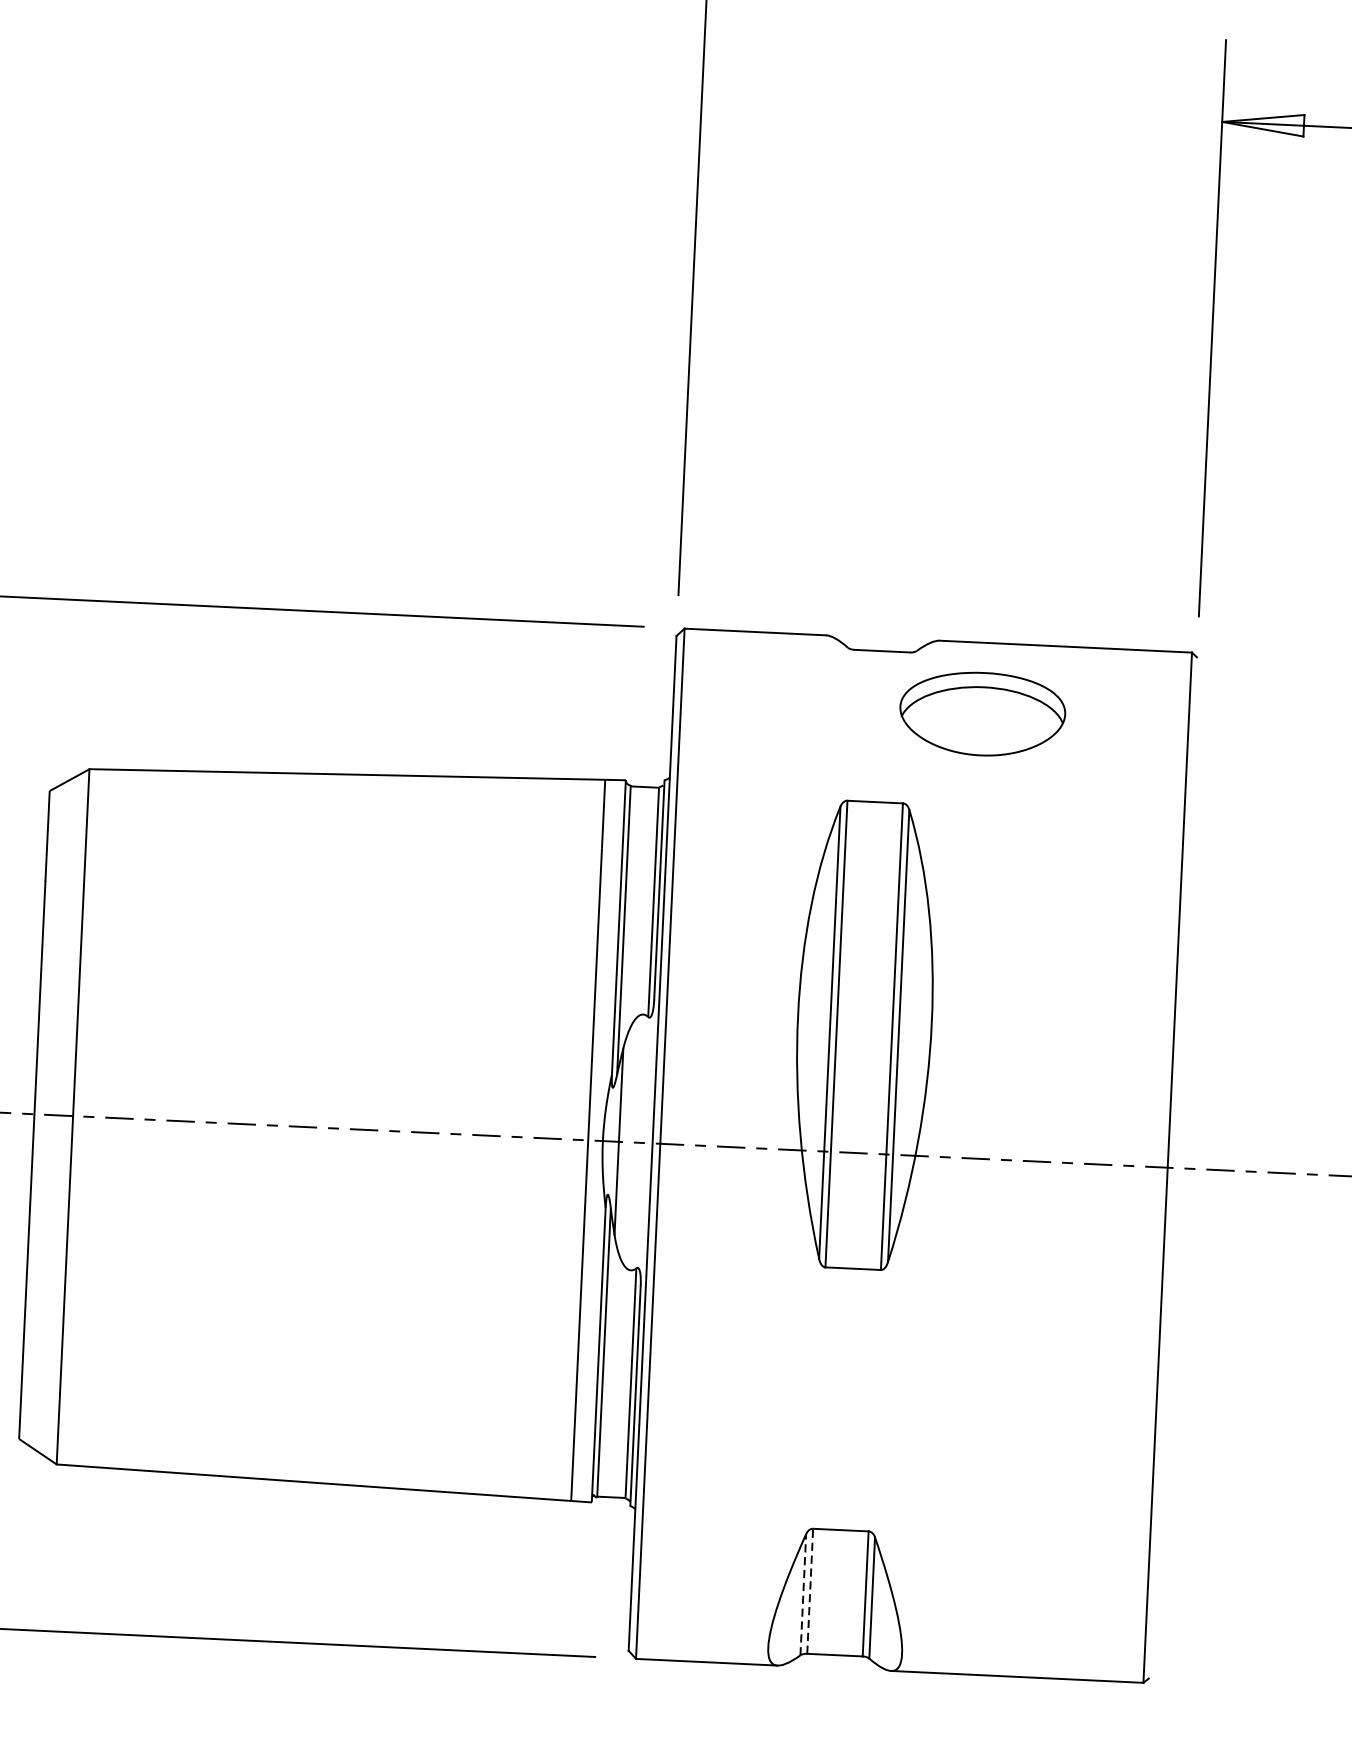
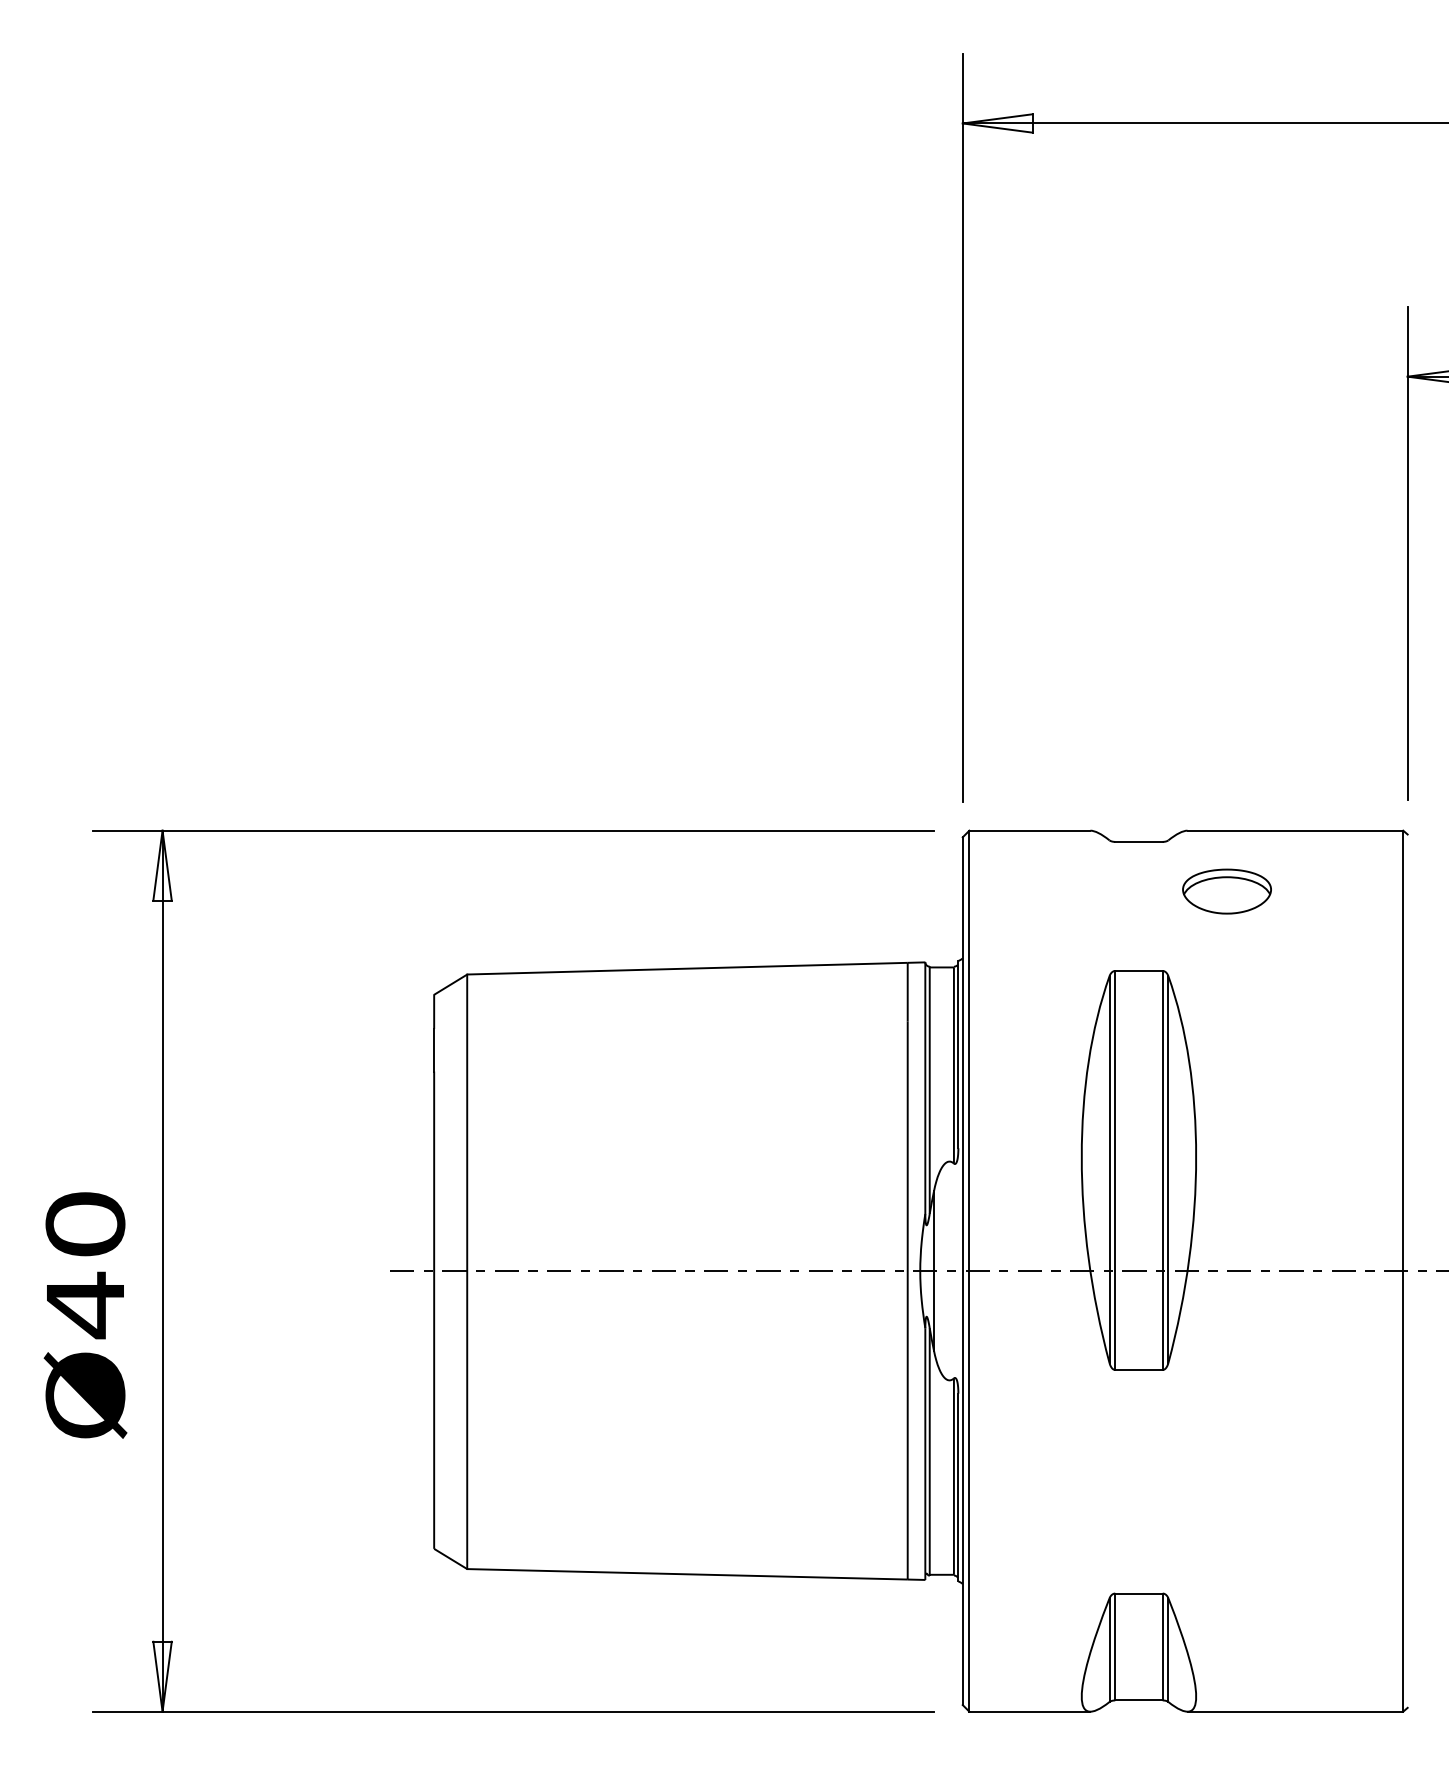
part: (981, 713) -> (1226, 891), size x0.62
line: (810, 1590) -> (1115, 1646), dashed -> solid
line: (803, 1595) -> (1109, 1650), dashed -> solid

